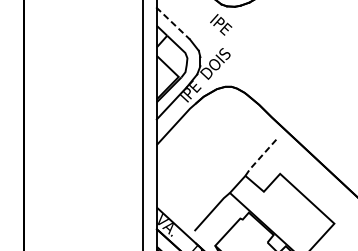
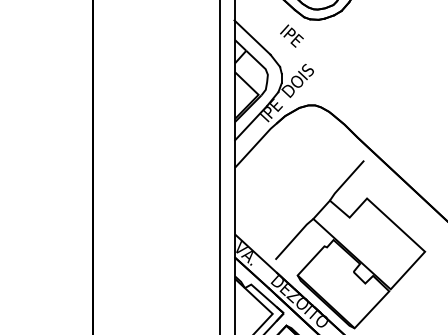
line: (173, 23) -> (252, 37), dashed -> solid
text: (220, 24) -> (291, 35), moved
line: (260, 157) -> (346, 180), dashed -> solid

